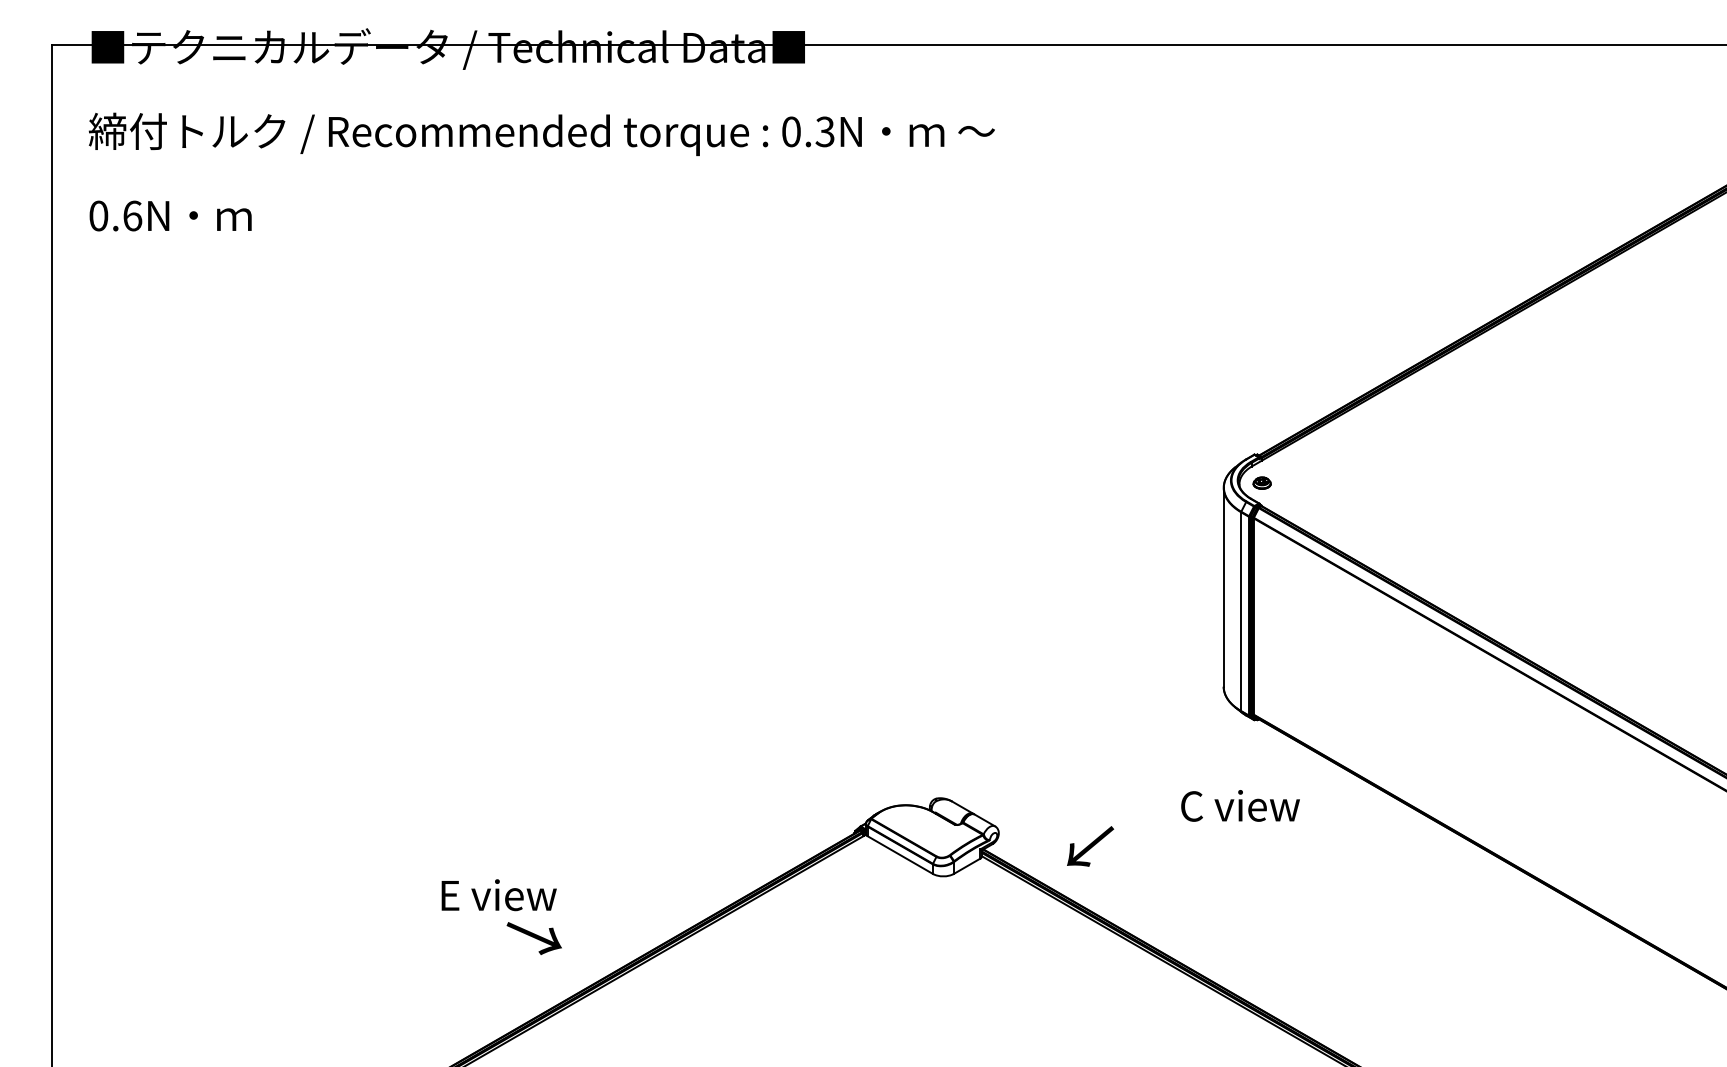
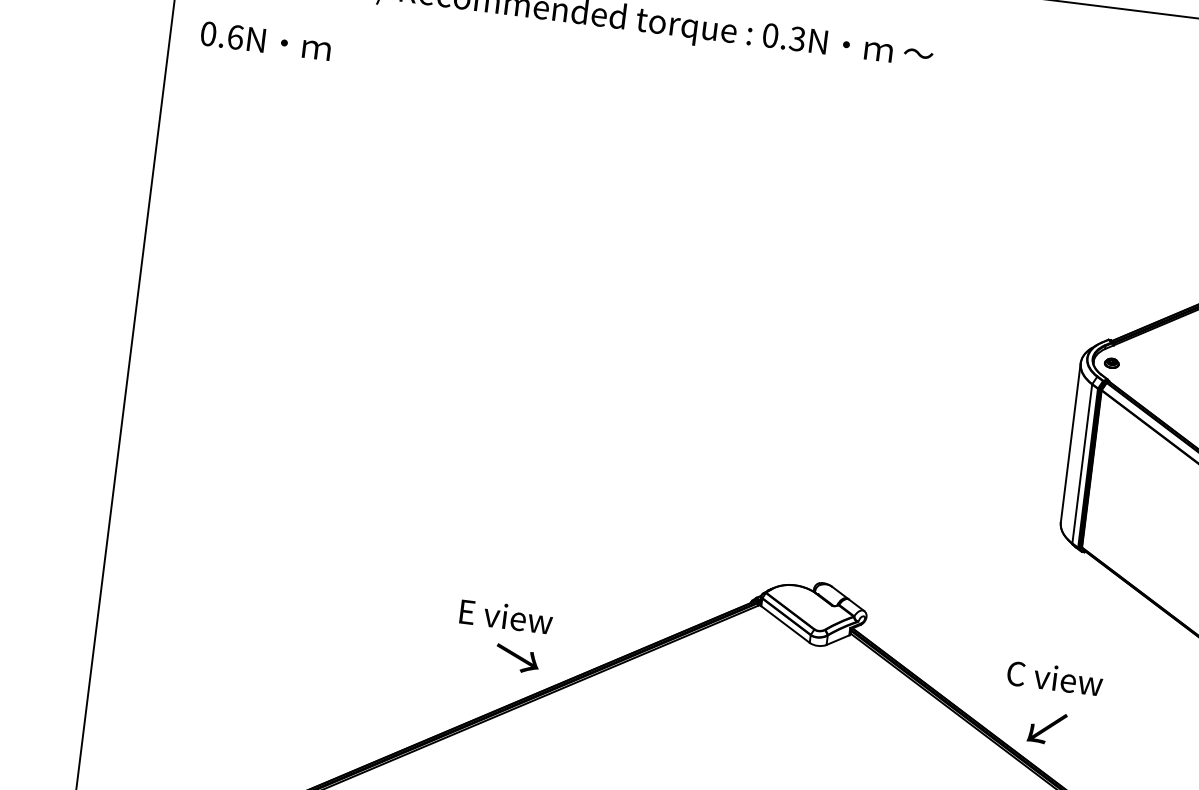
text: (1240, 805) -> (1055, 677), moved
text: (1090, 846) -> (1047, 728), moved
text: (498, 895) -> (505, 616), moved
text: (533, 938) -> (516, 658), moved

